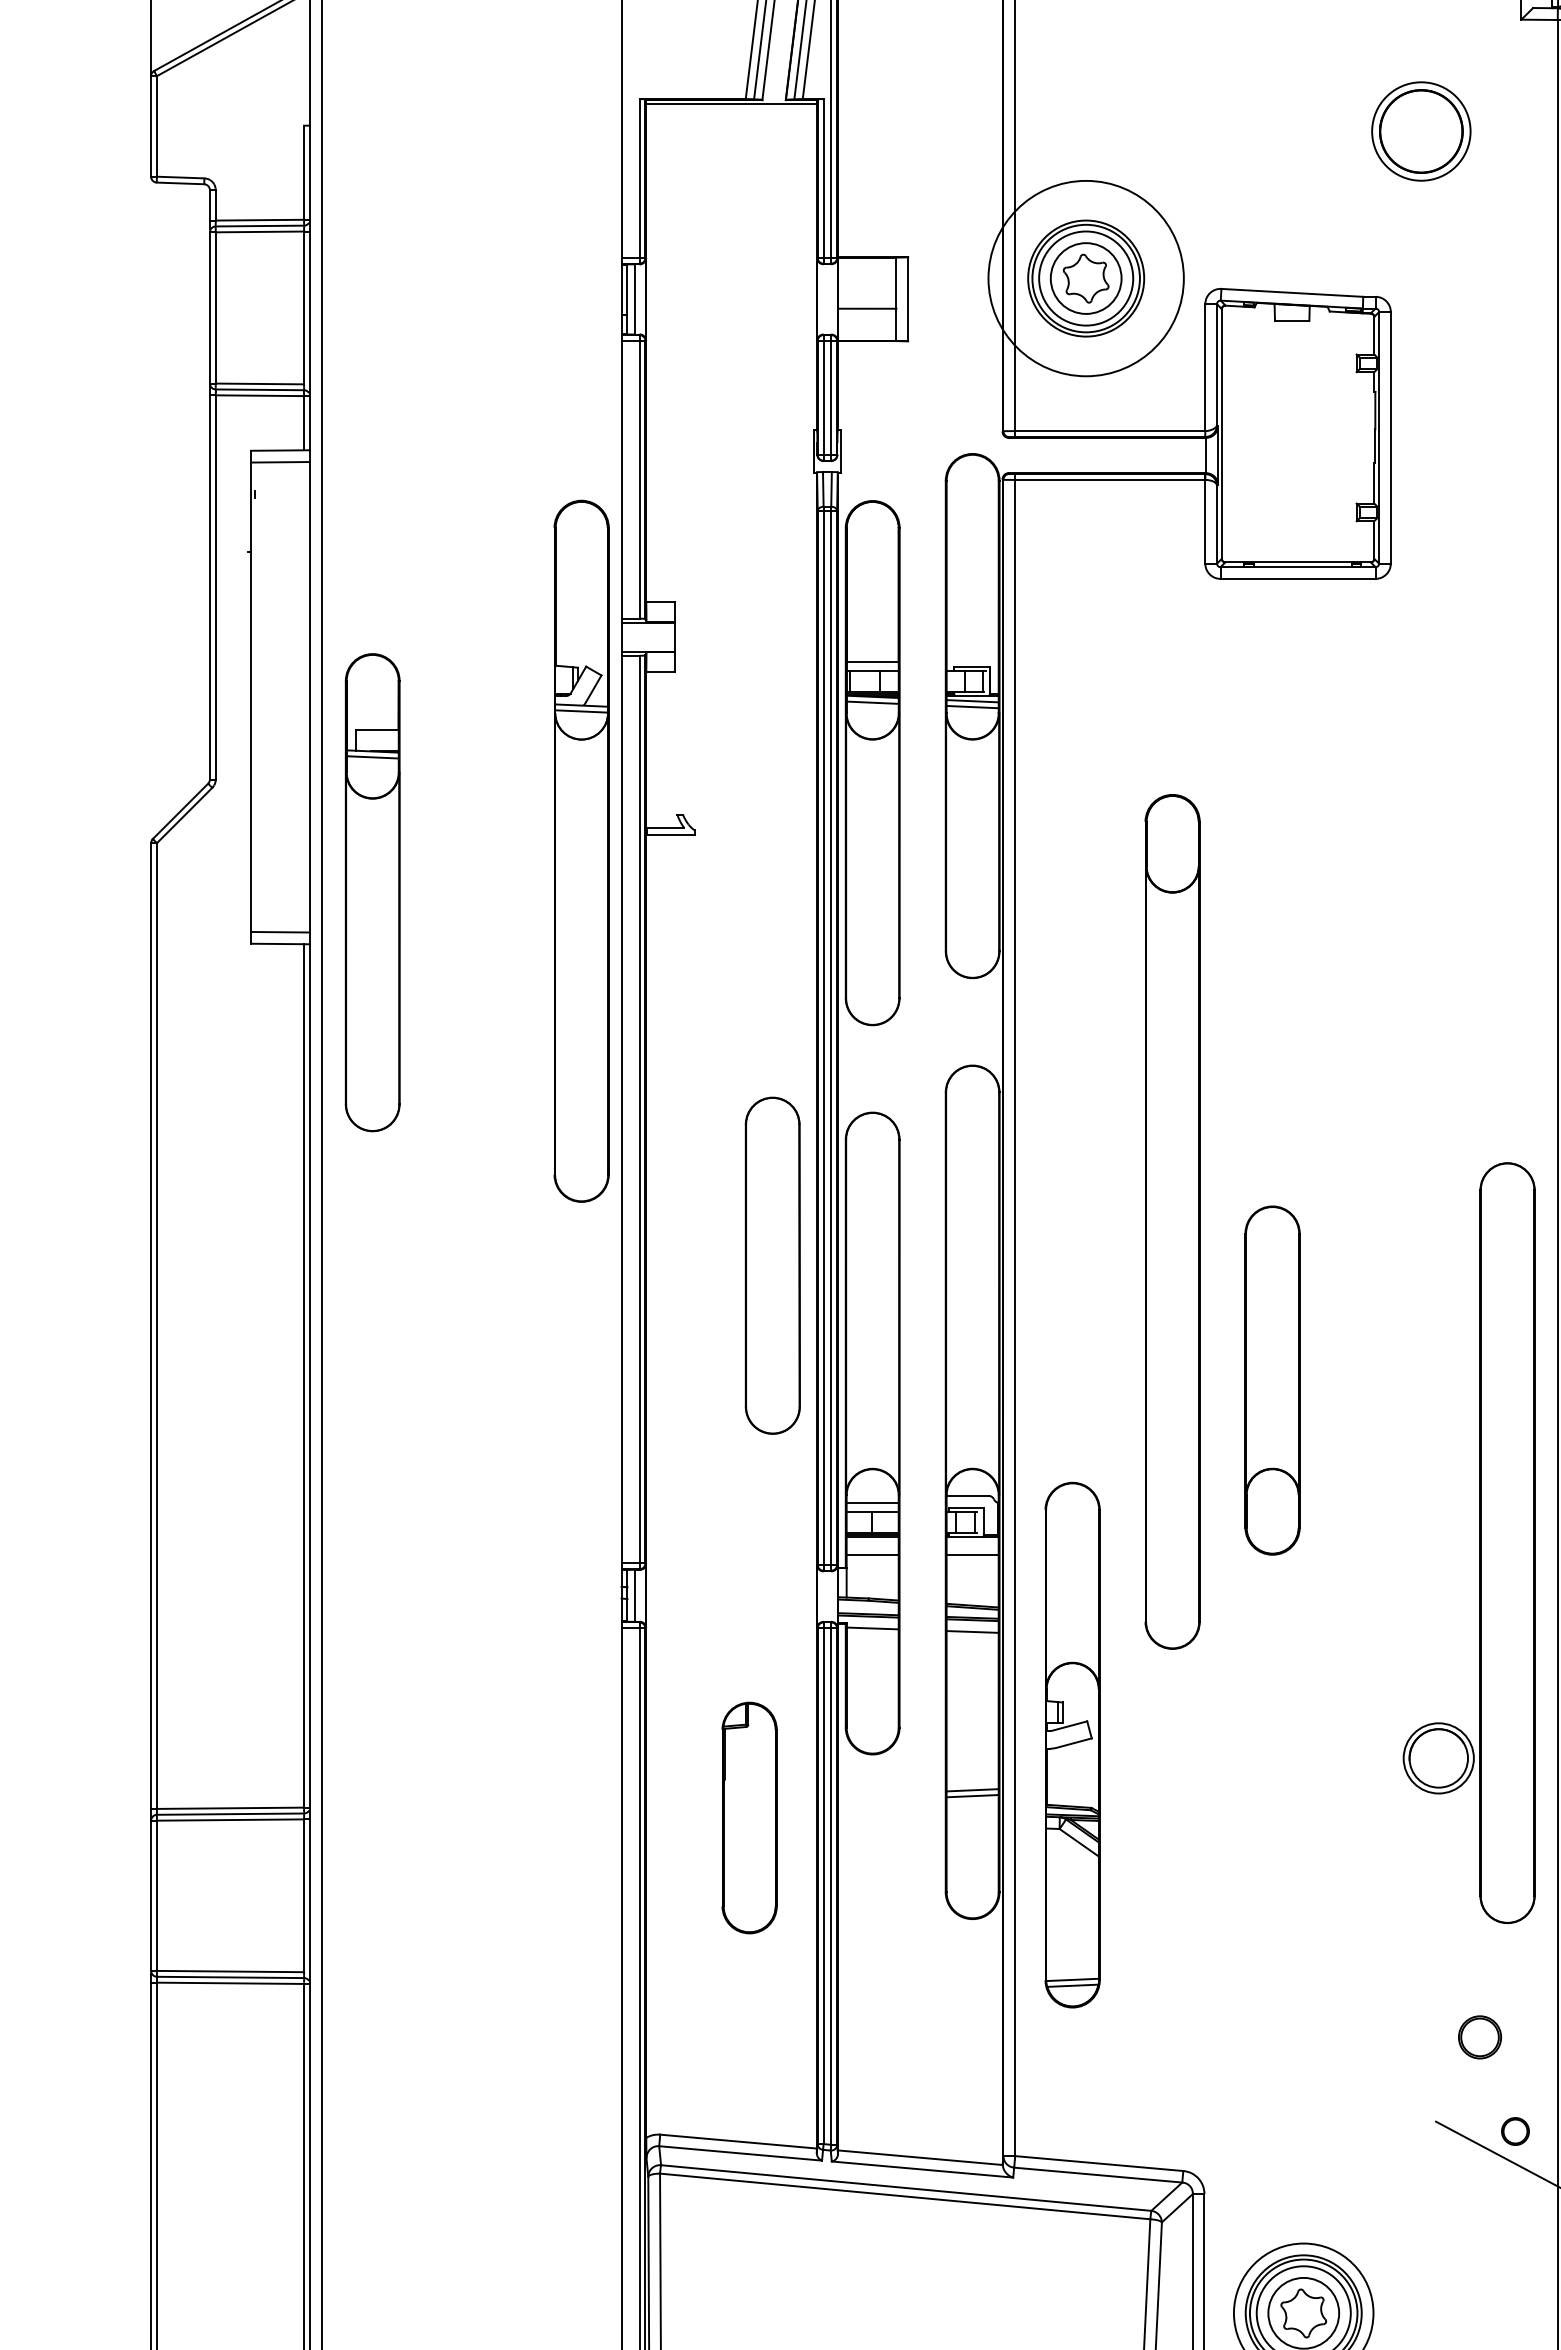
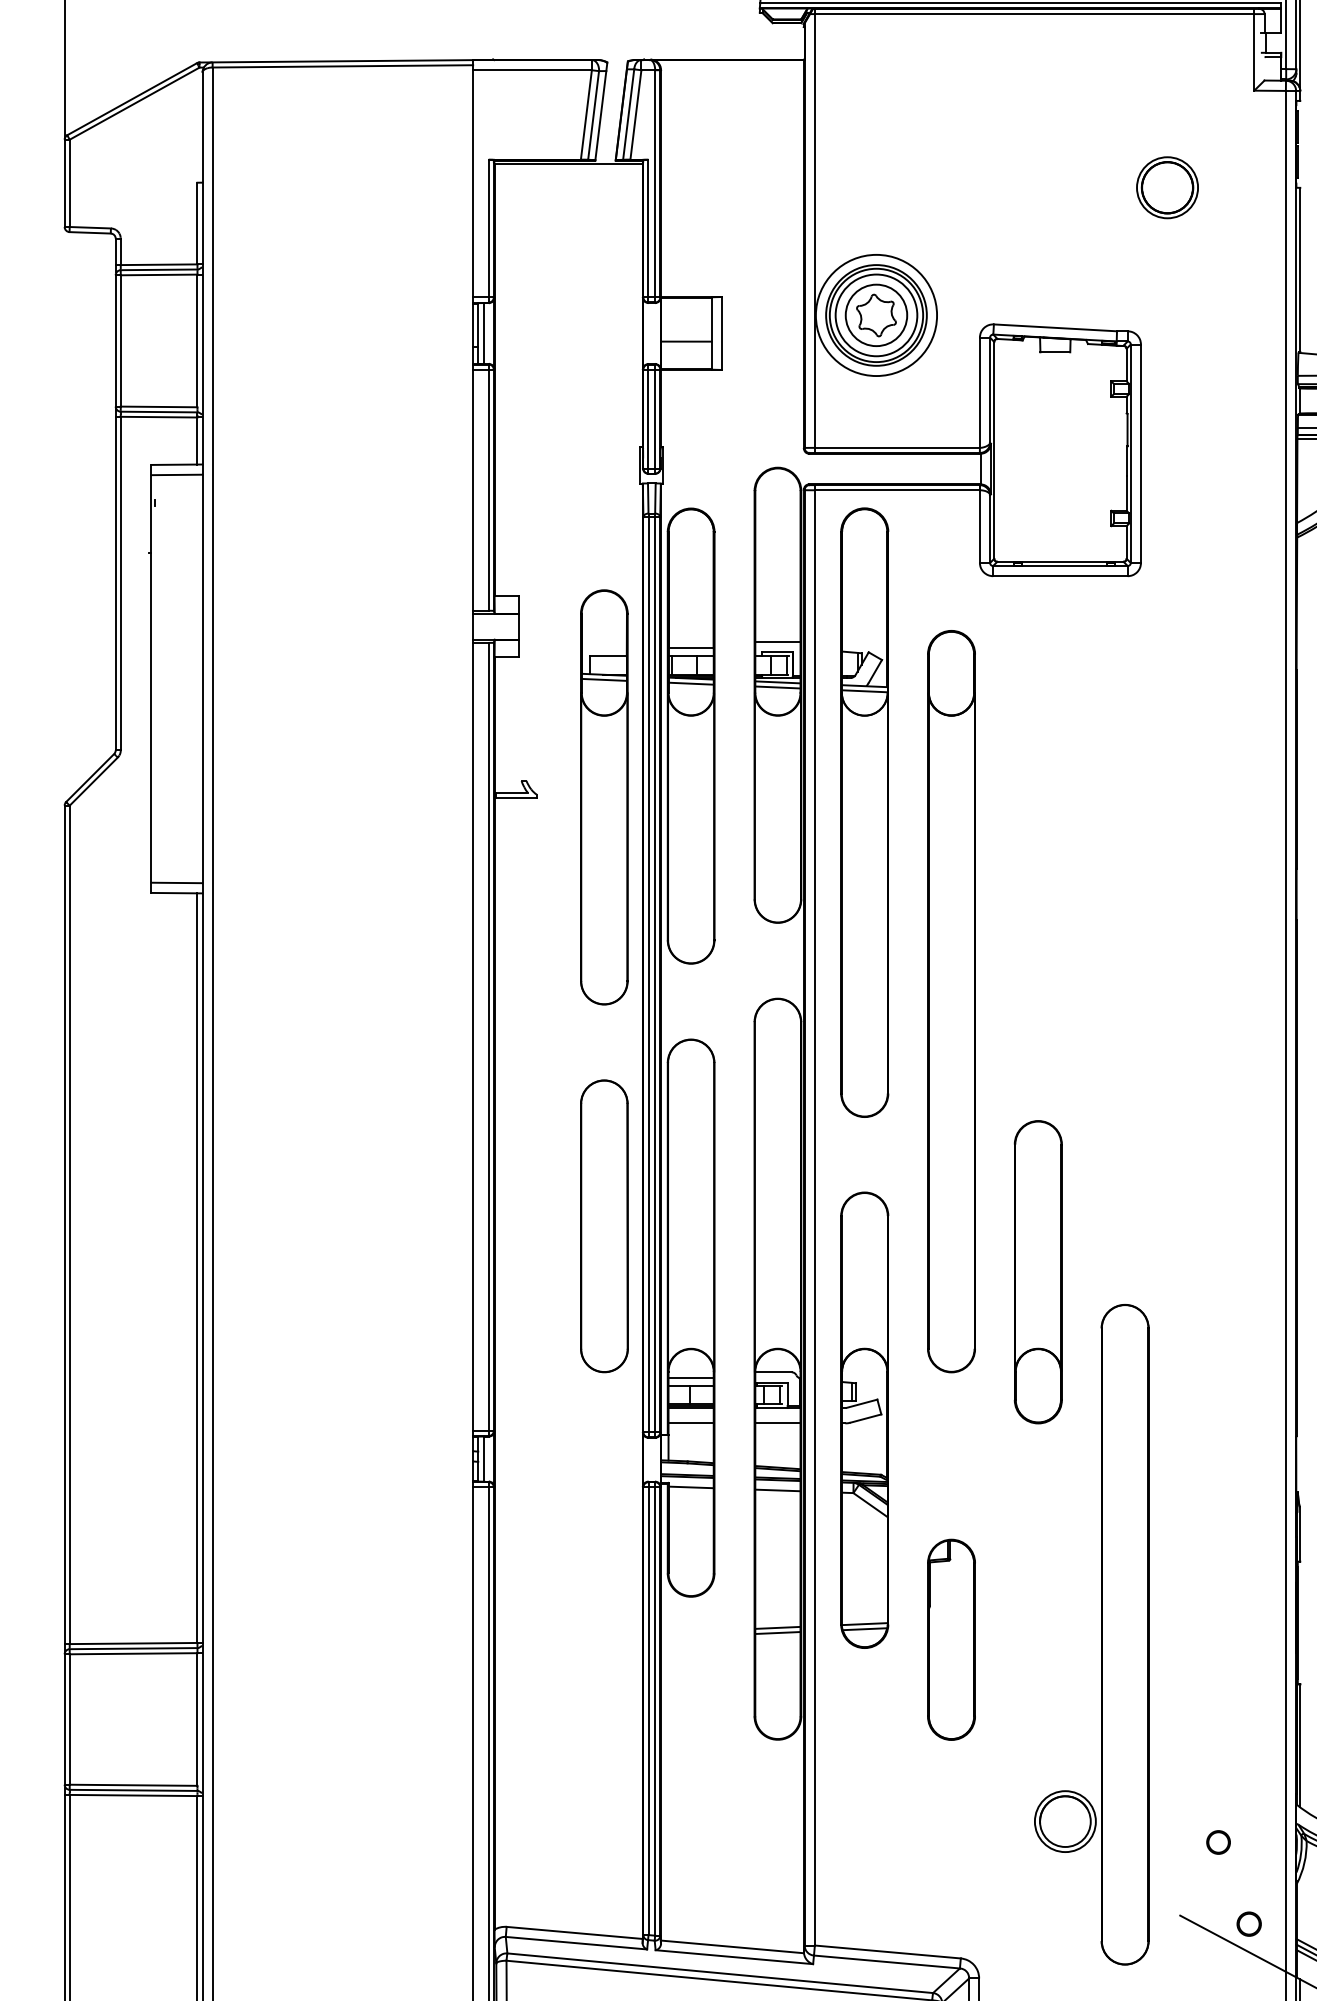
part: (1421, 131) -> (1167, 187), size x0.71
circle: (1085, 278) -> (875, 315), size x0.71
line: (972, 654) -> (777, 641), added
part: (581, 850) -> (864, 811), moved
part: (372, 892) -> (604, 797), moved
part: (1172, 1221) -> (951, 1001), moved
part: (772, 1265) -> (604, 1226), moved
part: (1479, 1542) -> (1100, 1634), moved
part: (1072, 1744) -> (864, 1419), moved
part: (749, 1817) -> (951, 1639), moved
part: (1480, 2037) -> (1218, 1842), size x0.62

